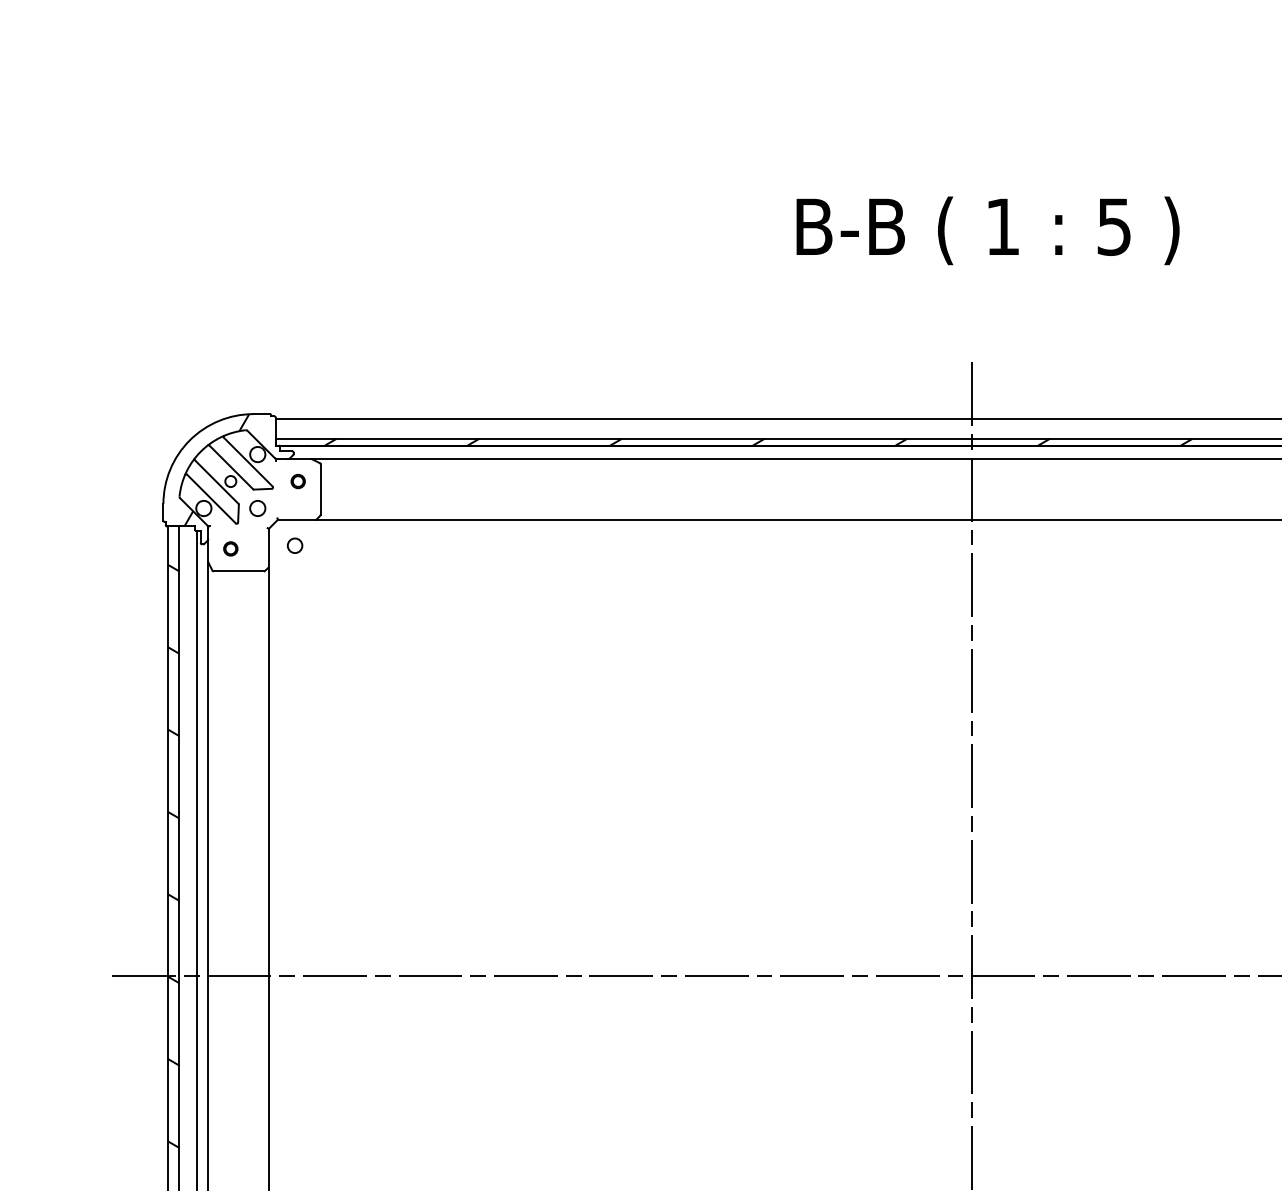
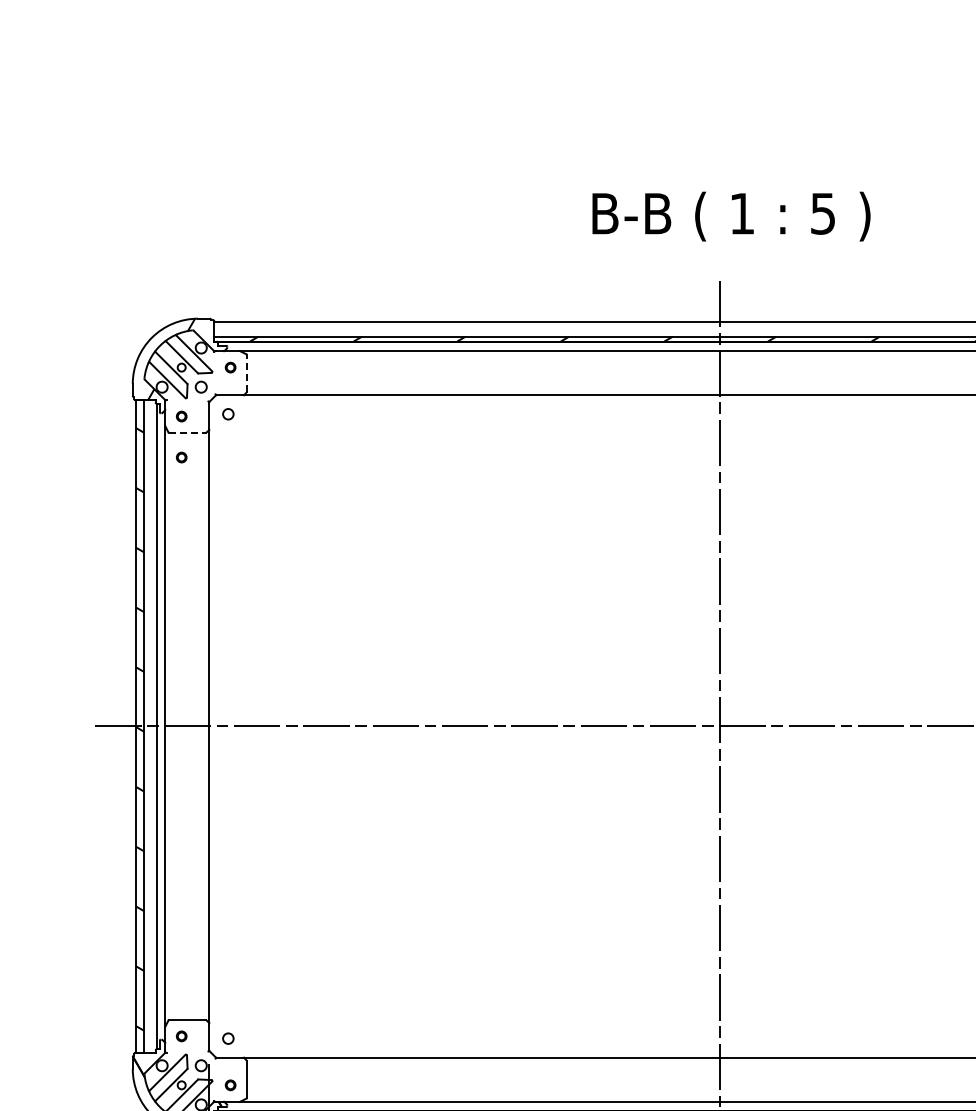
text: (988, 230) -> (731, 216), moved
line: (320, 488) -> (246, 372), solid -> dashed
line: (240, 570) -> (188, 432), solid -> dashed
part: (230, 605) -> (181, 457), added

